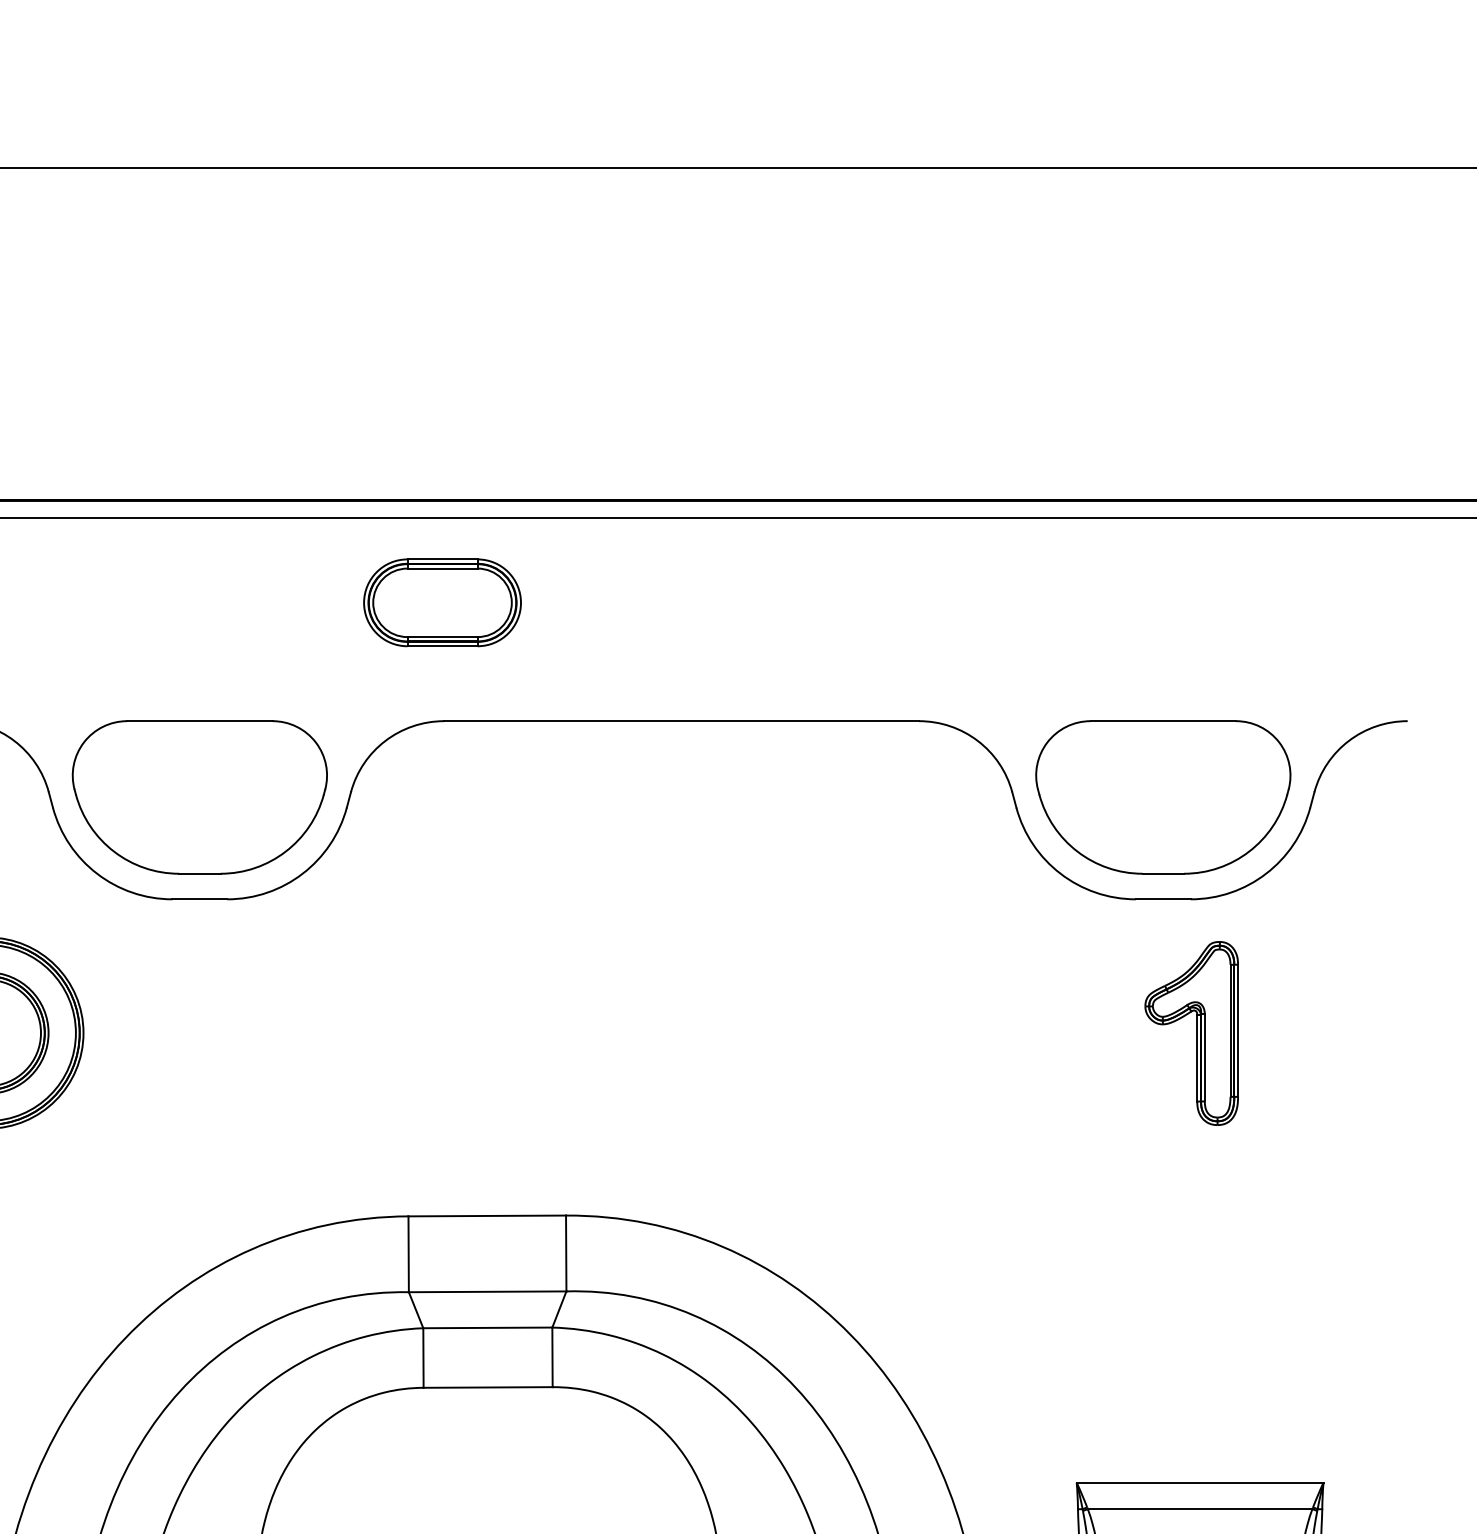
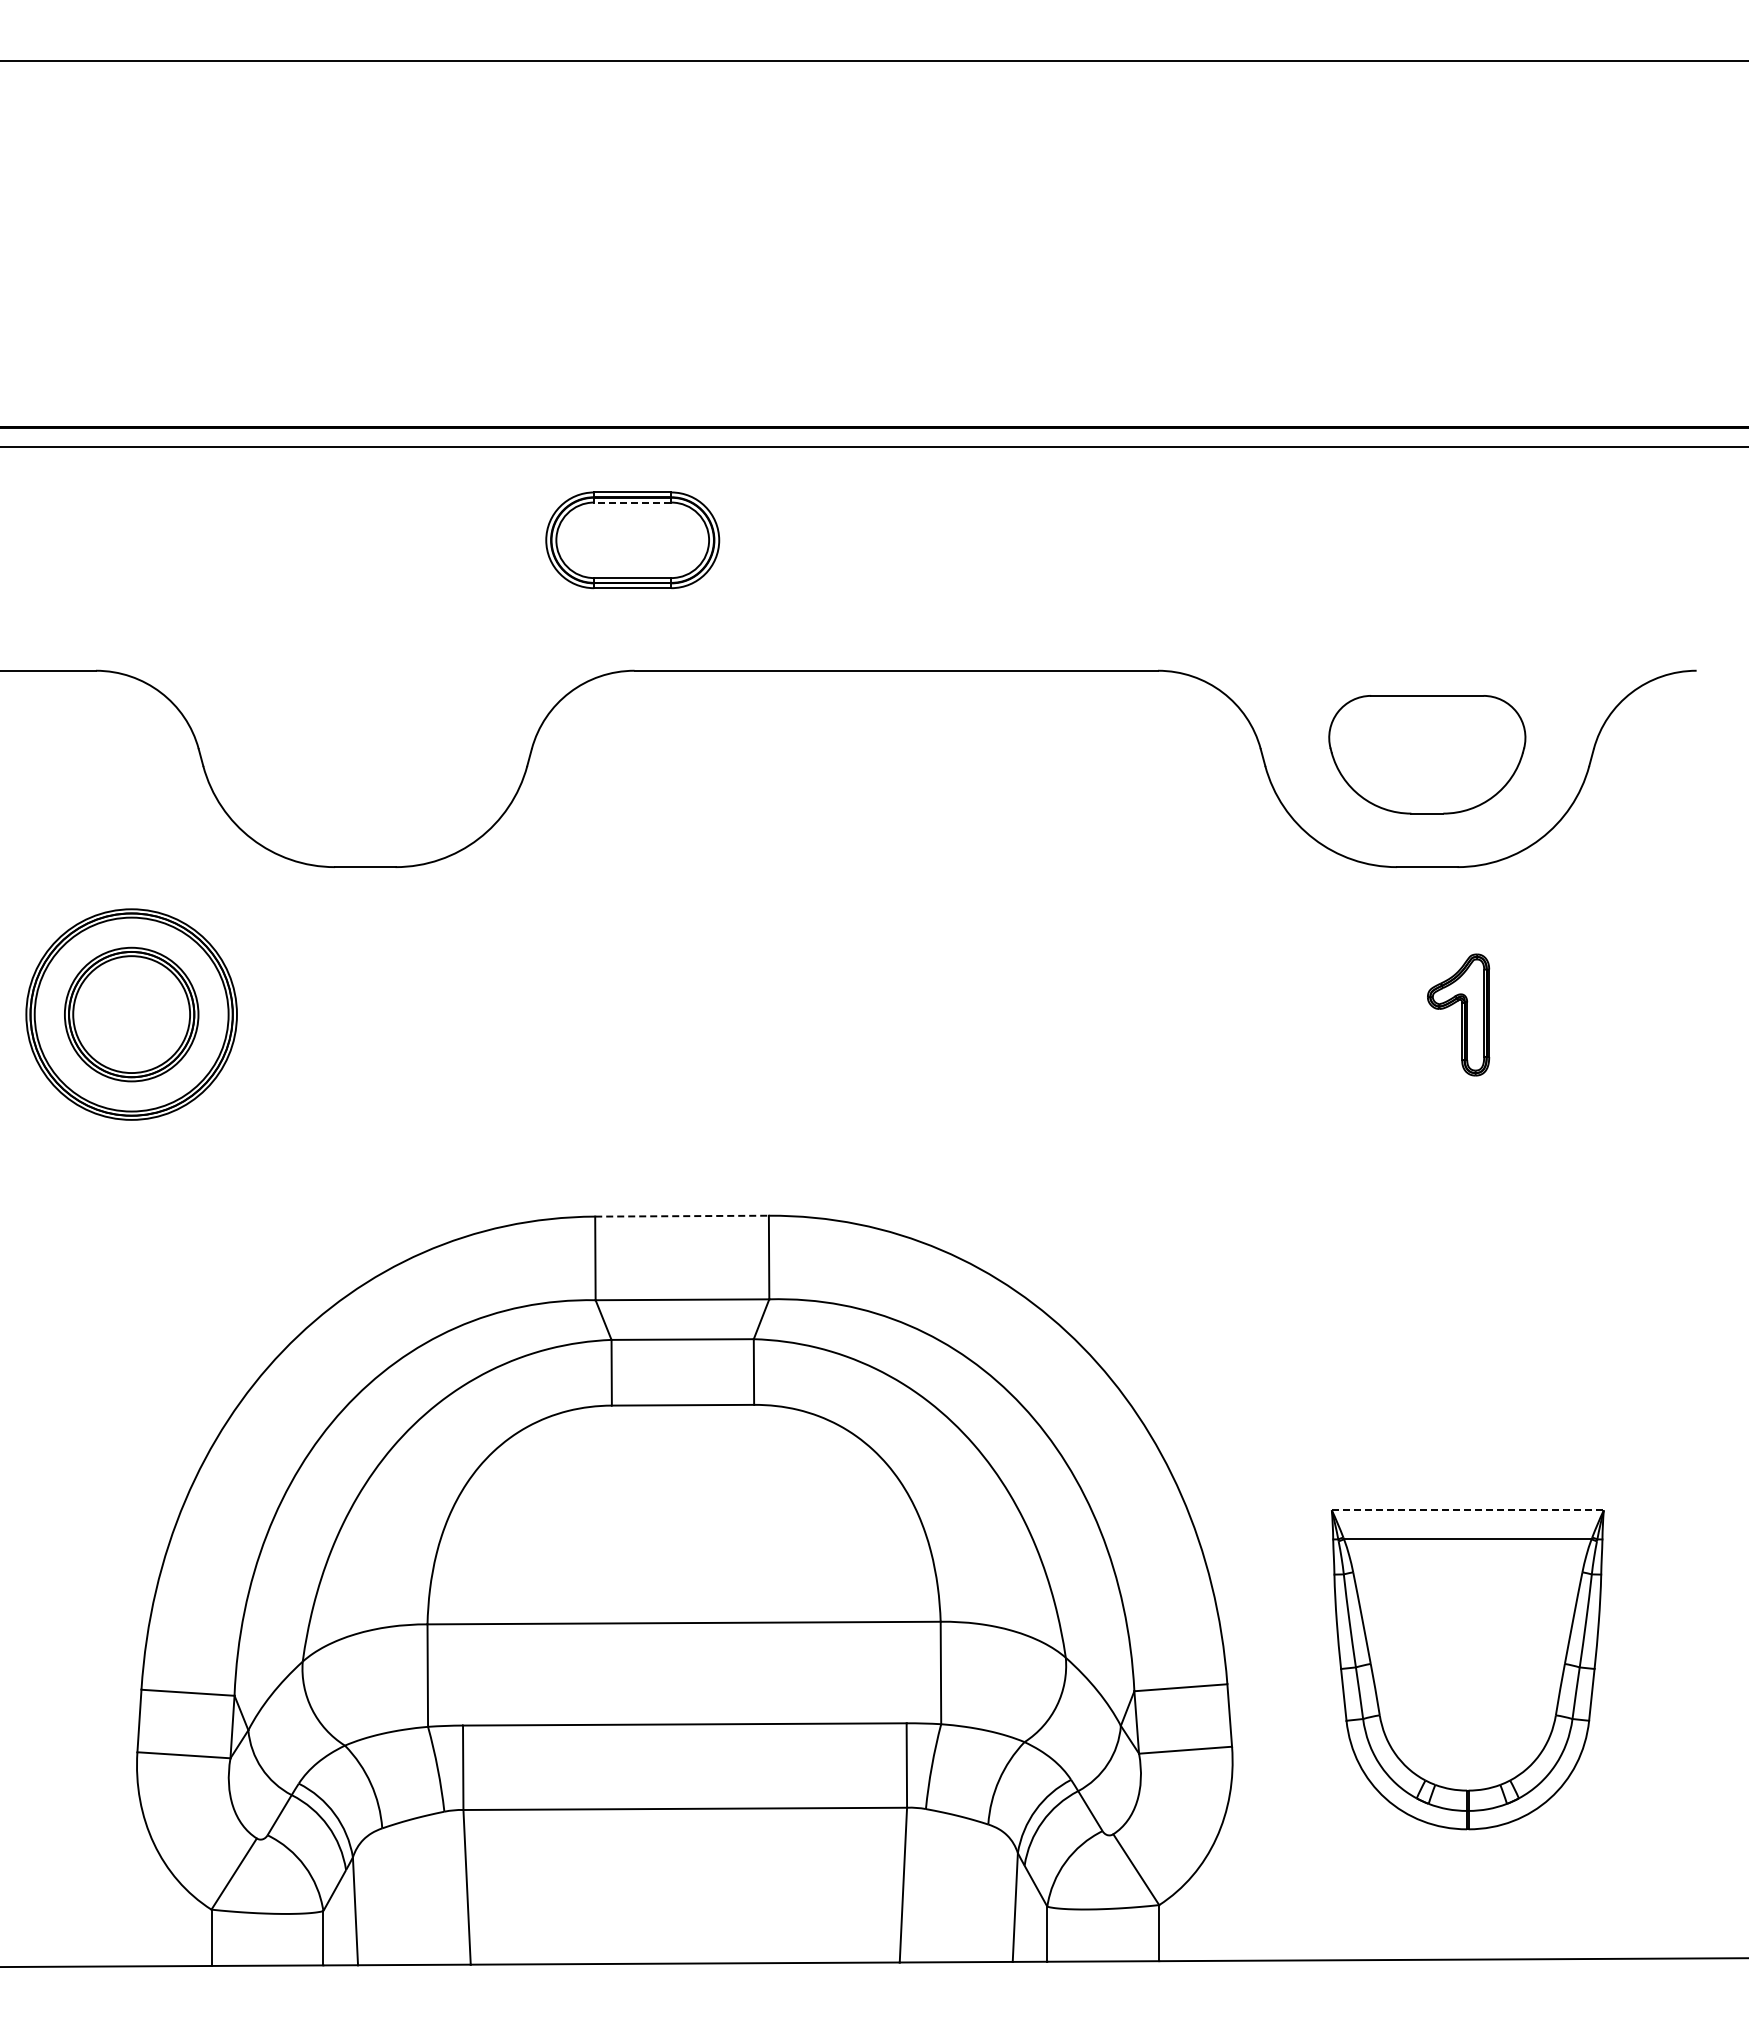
line: (442, 568) -> (632, 502), solid -> dashed
part: (200, 797) -> (365, 754), removed
part: (1163, 797) -> (1427, 754), size x0.7
part: (1191, 1033) -> (1458, 1014), size x0.6
line: (487, 1216) -> (682, 1216), solid -> dashed
line: (1200, 1482) -> (1468, 1510), solid -> dashed

